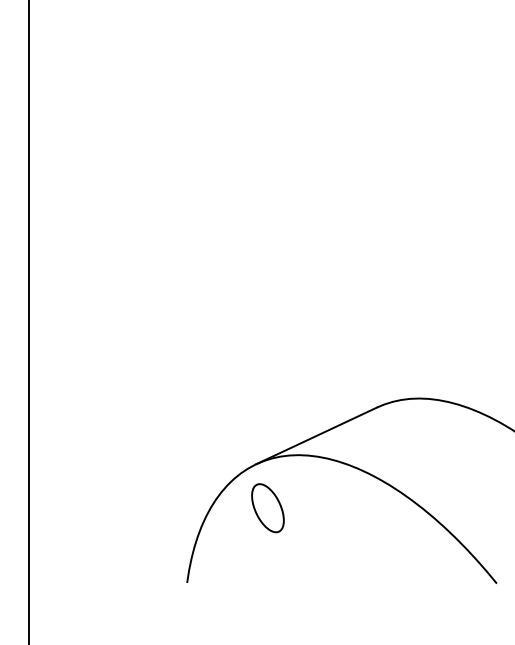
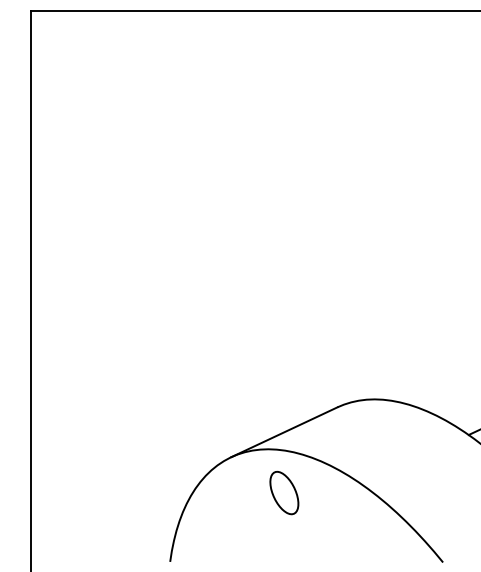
part: (268, 508) -> (284, 493), moved

